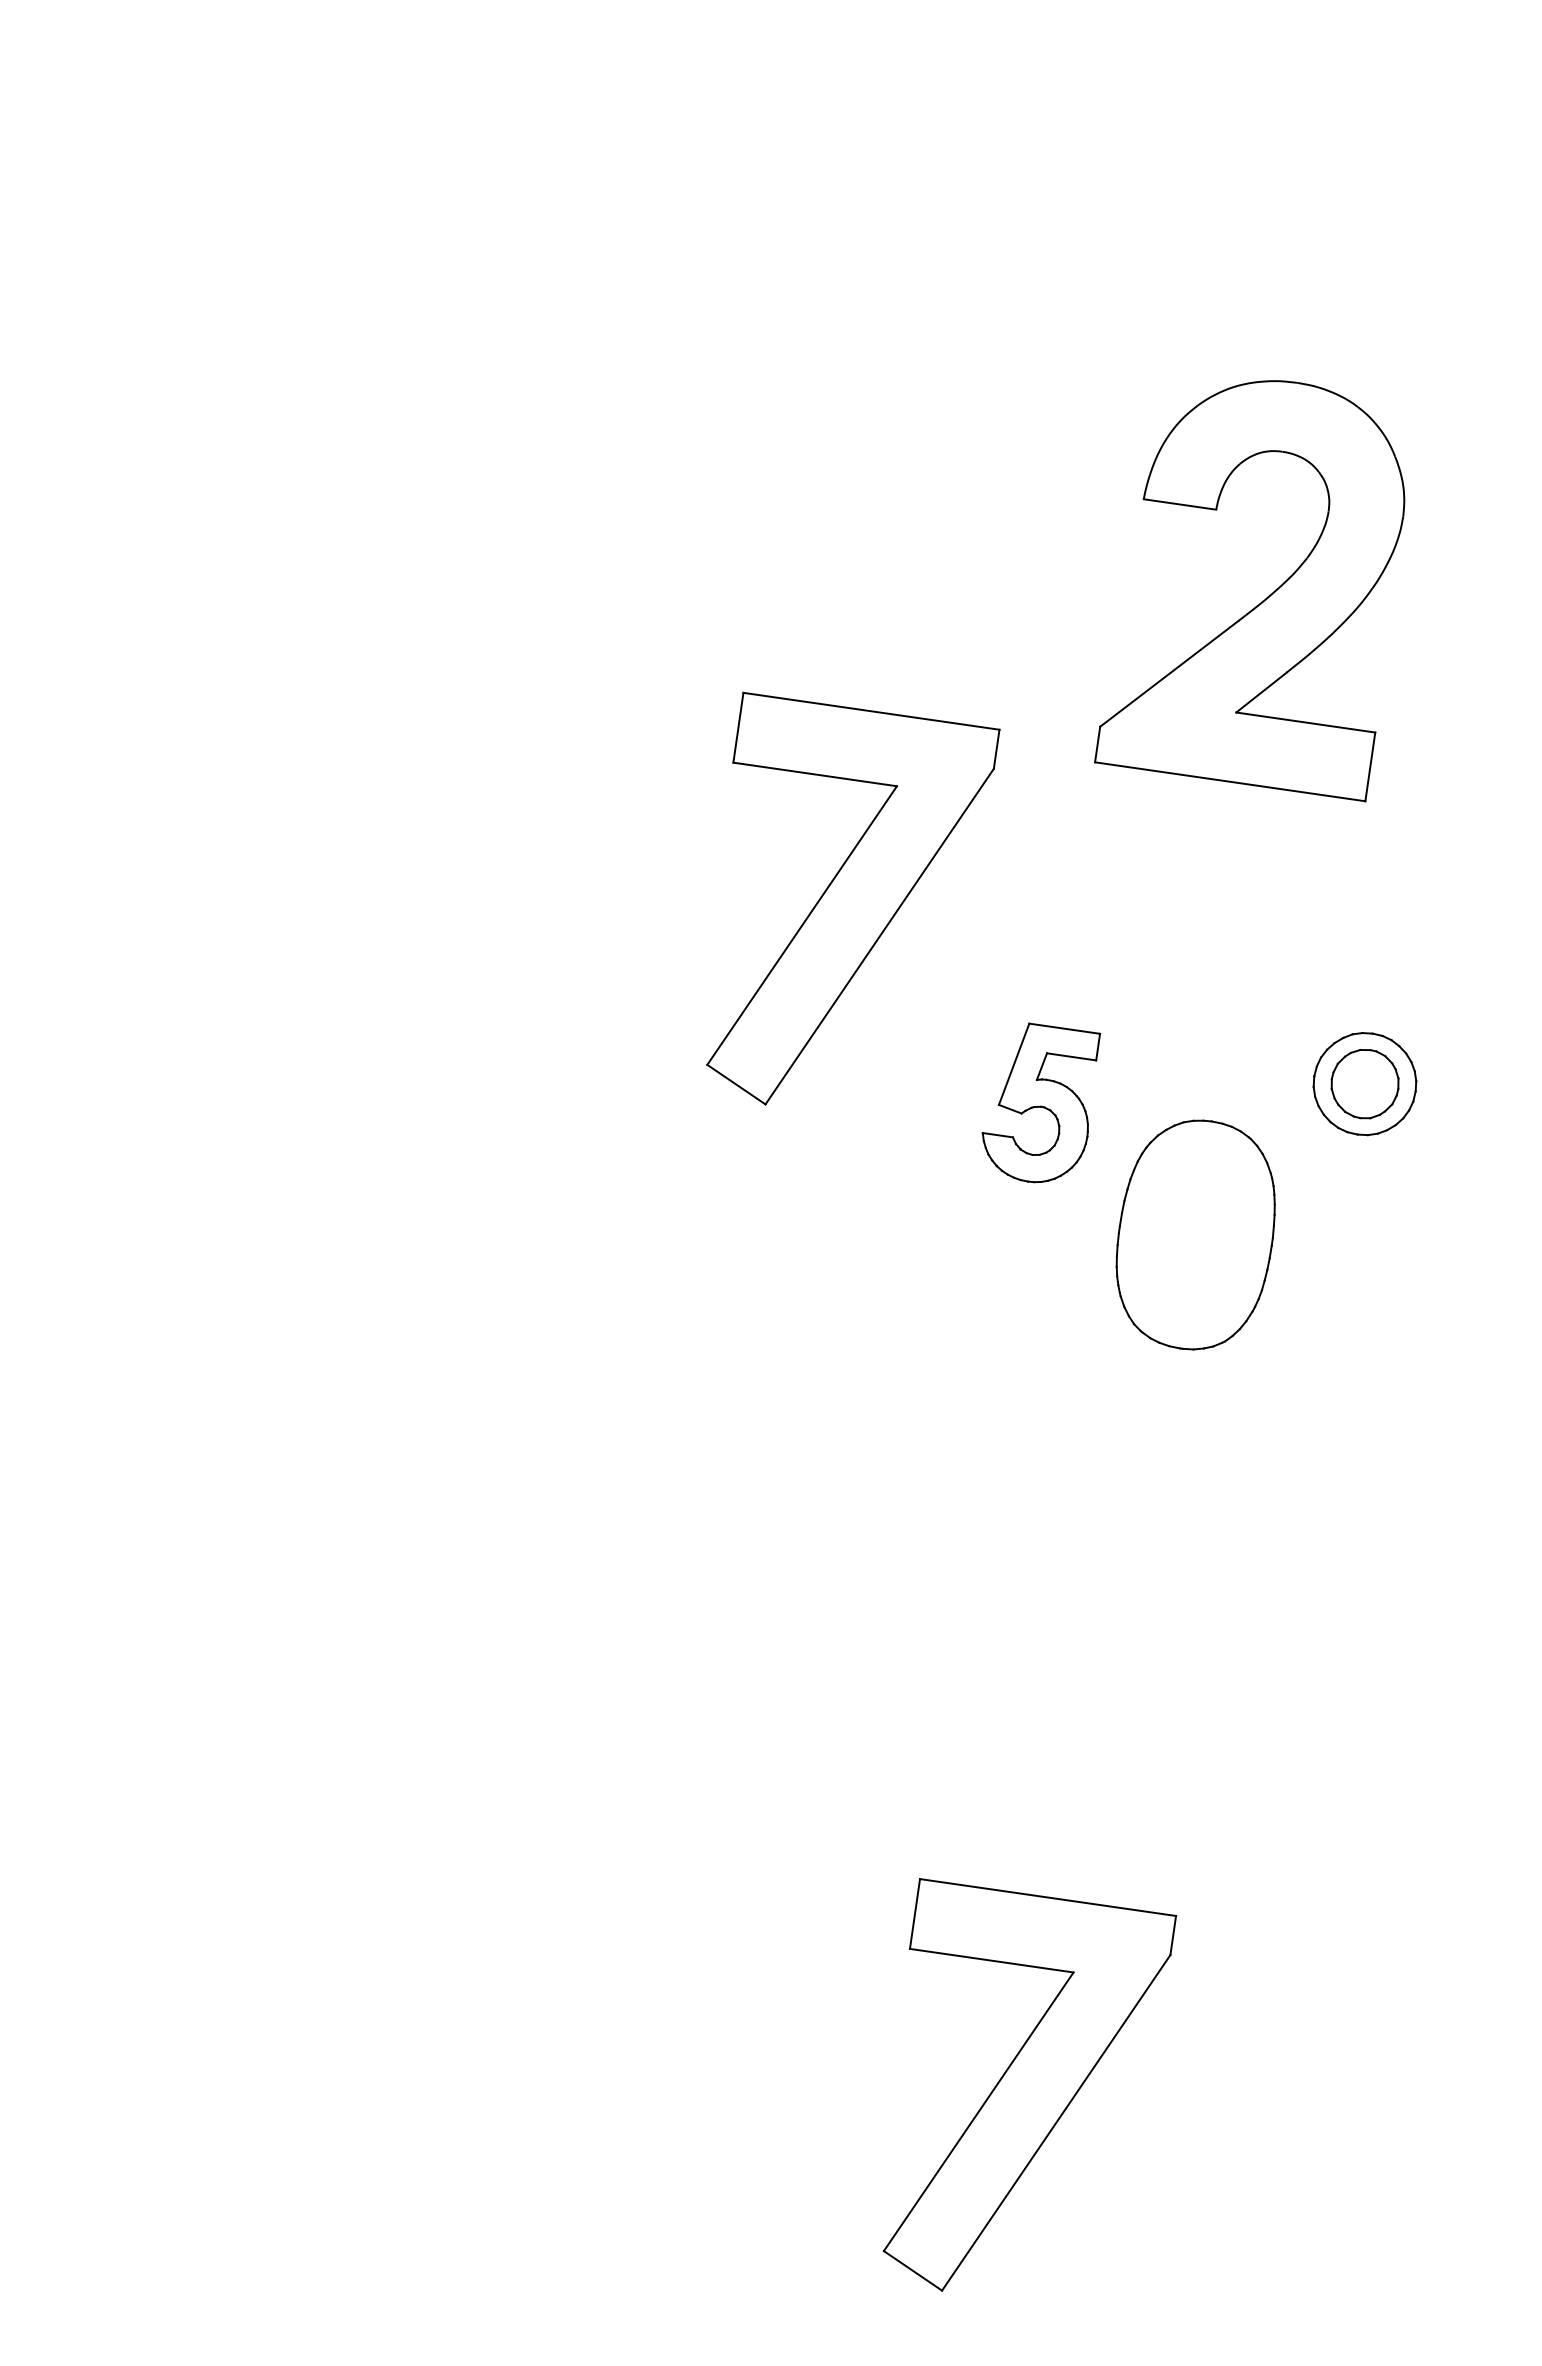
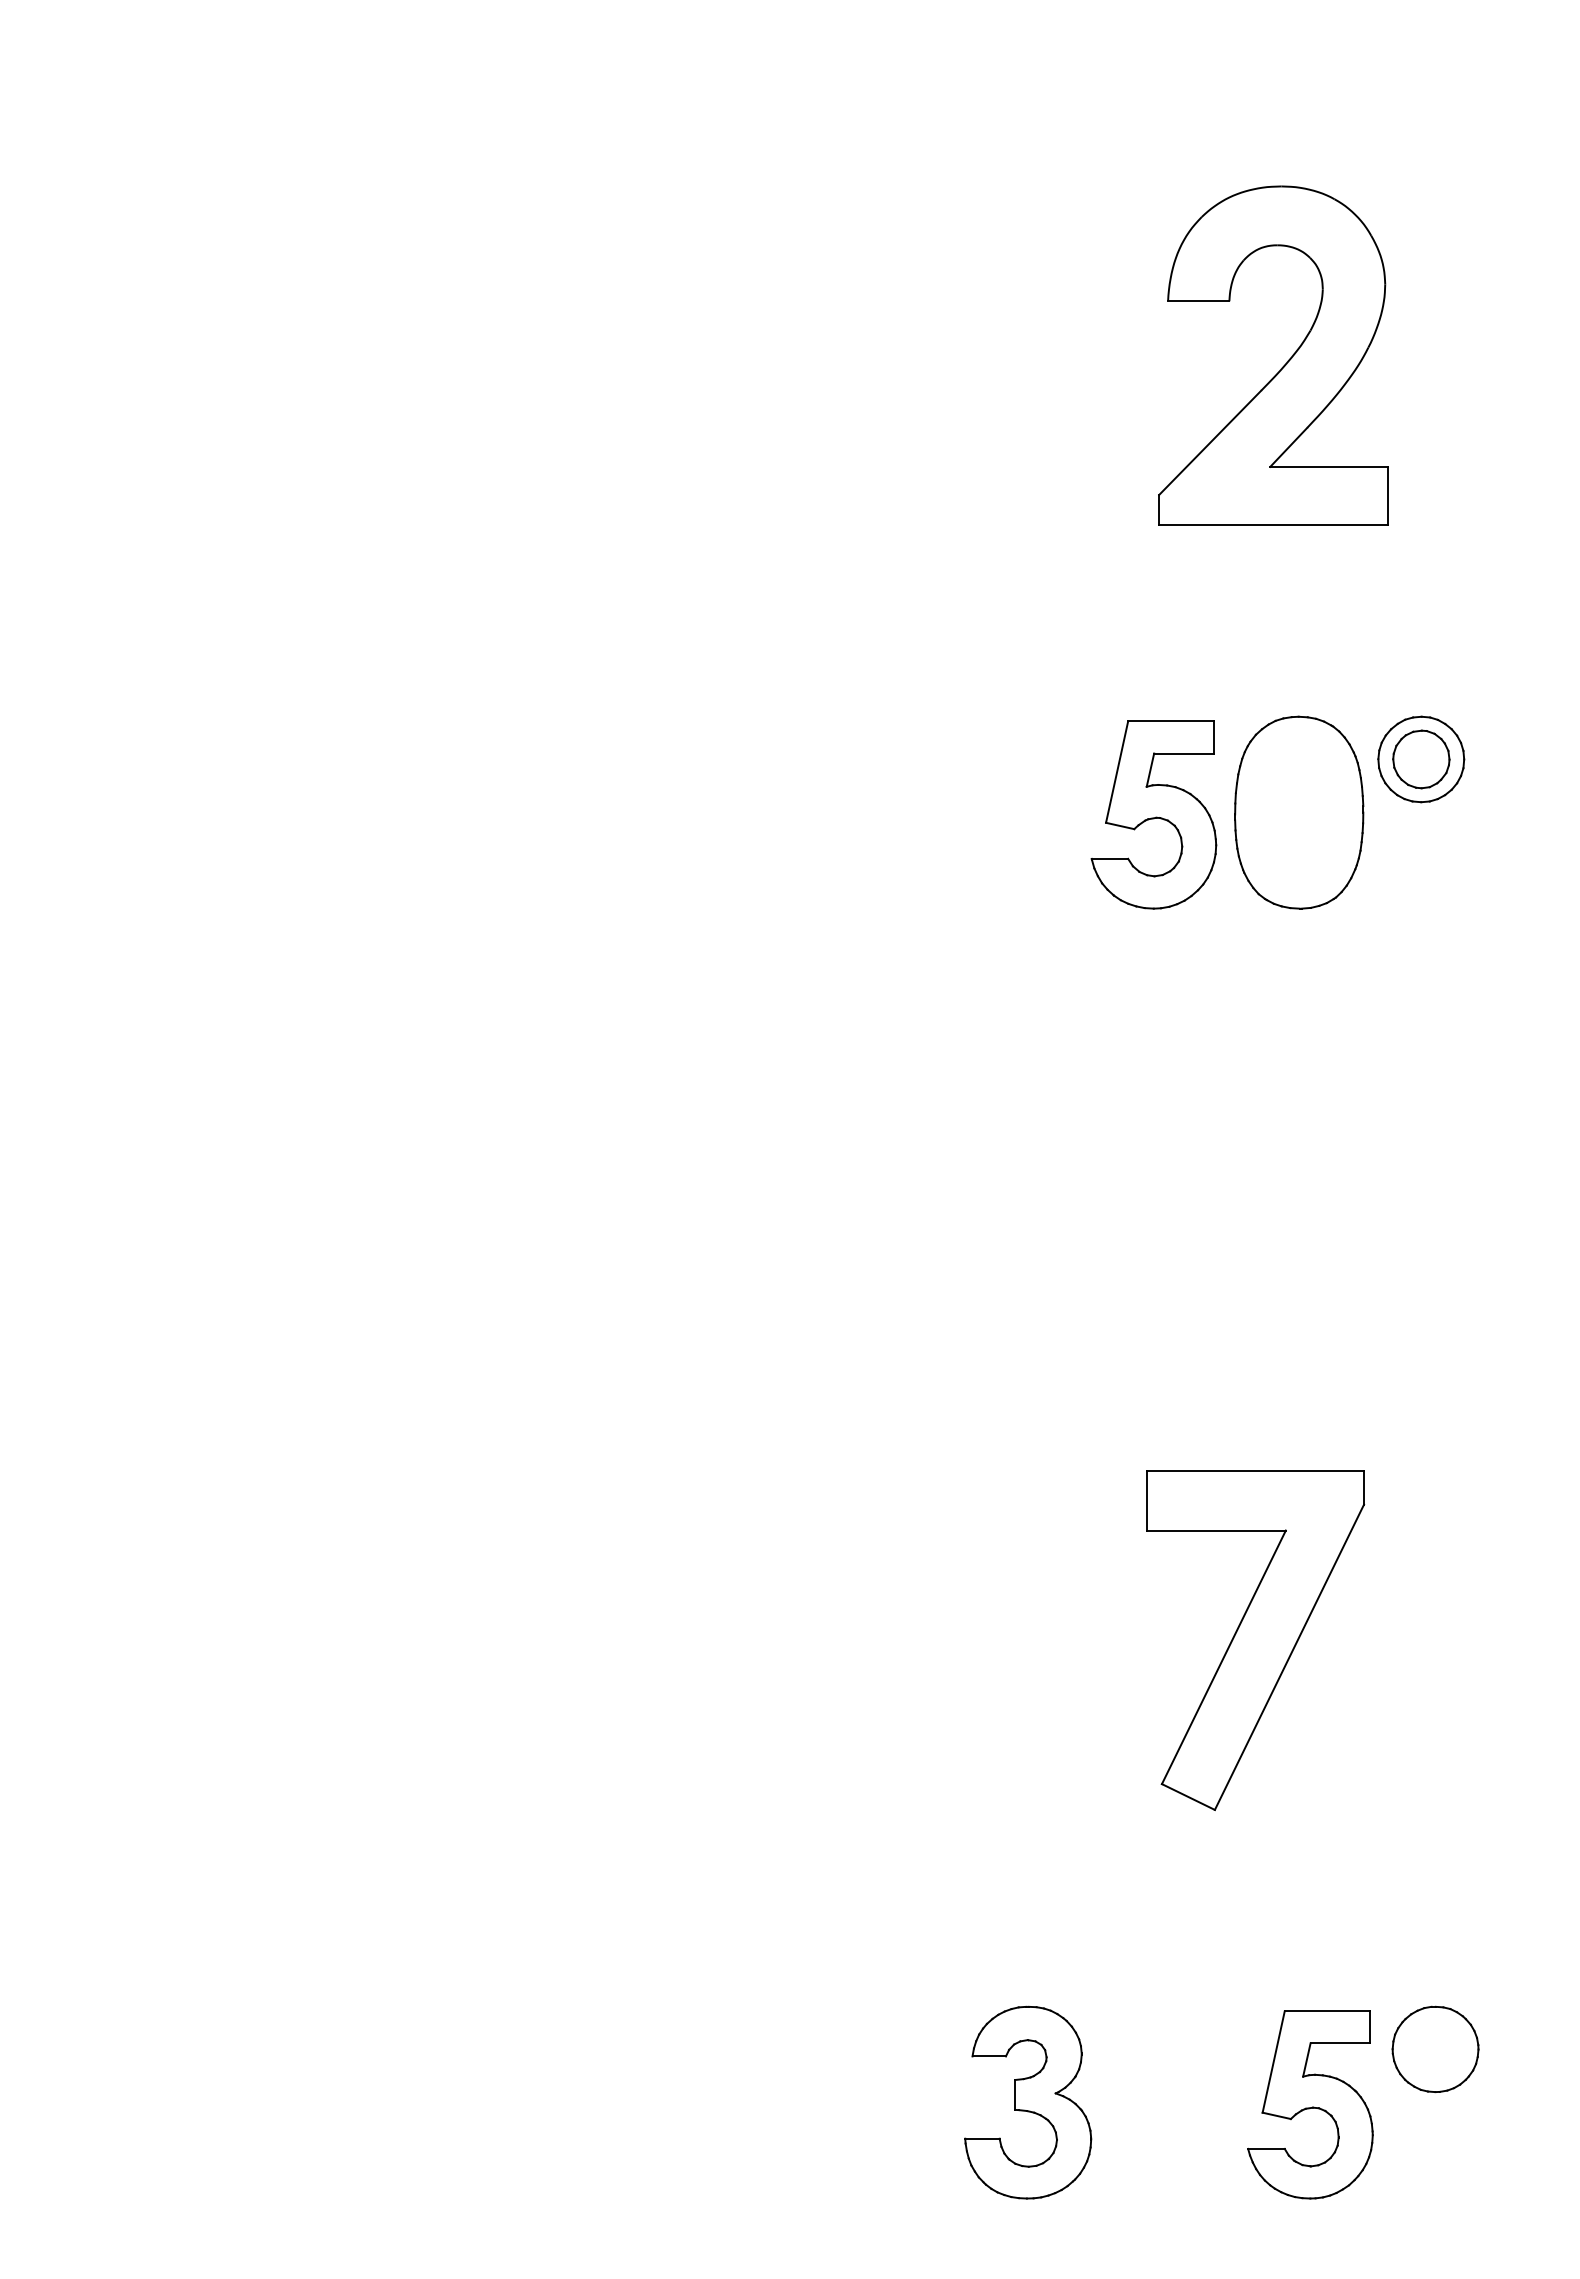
part: (842, 911) -> (967, 678), removed
part: (1039, 1103) -> (1153, 814), size x1.43
part: (1196, 1234) -> (1299, 812), moved

